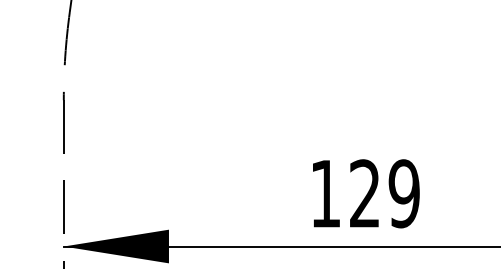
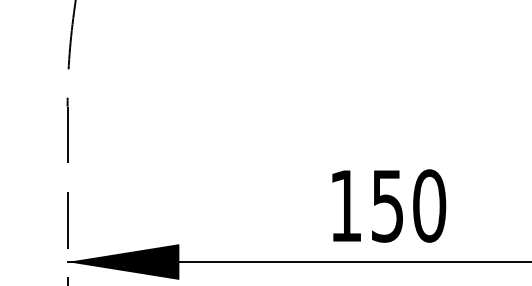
text: (384, 193) -> (408, 205), 129 -> 150

